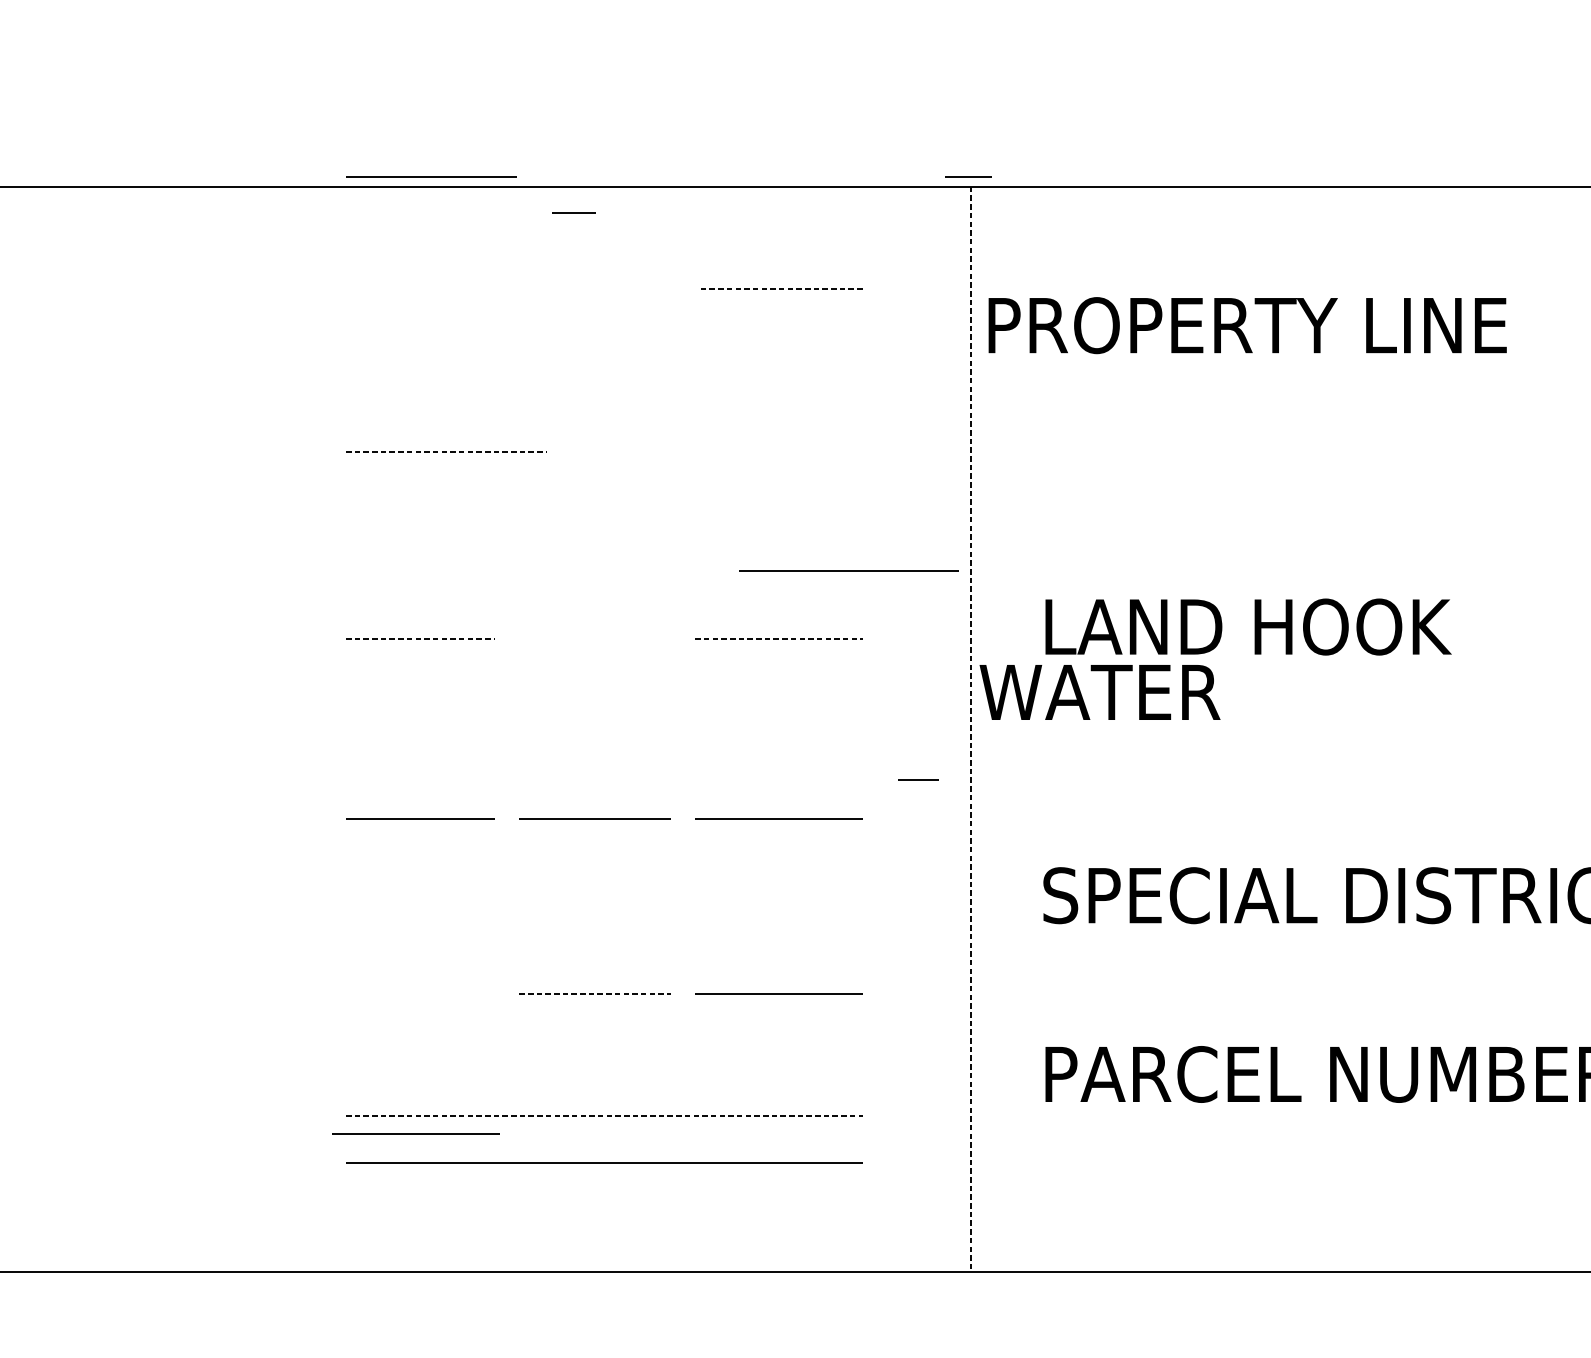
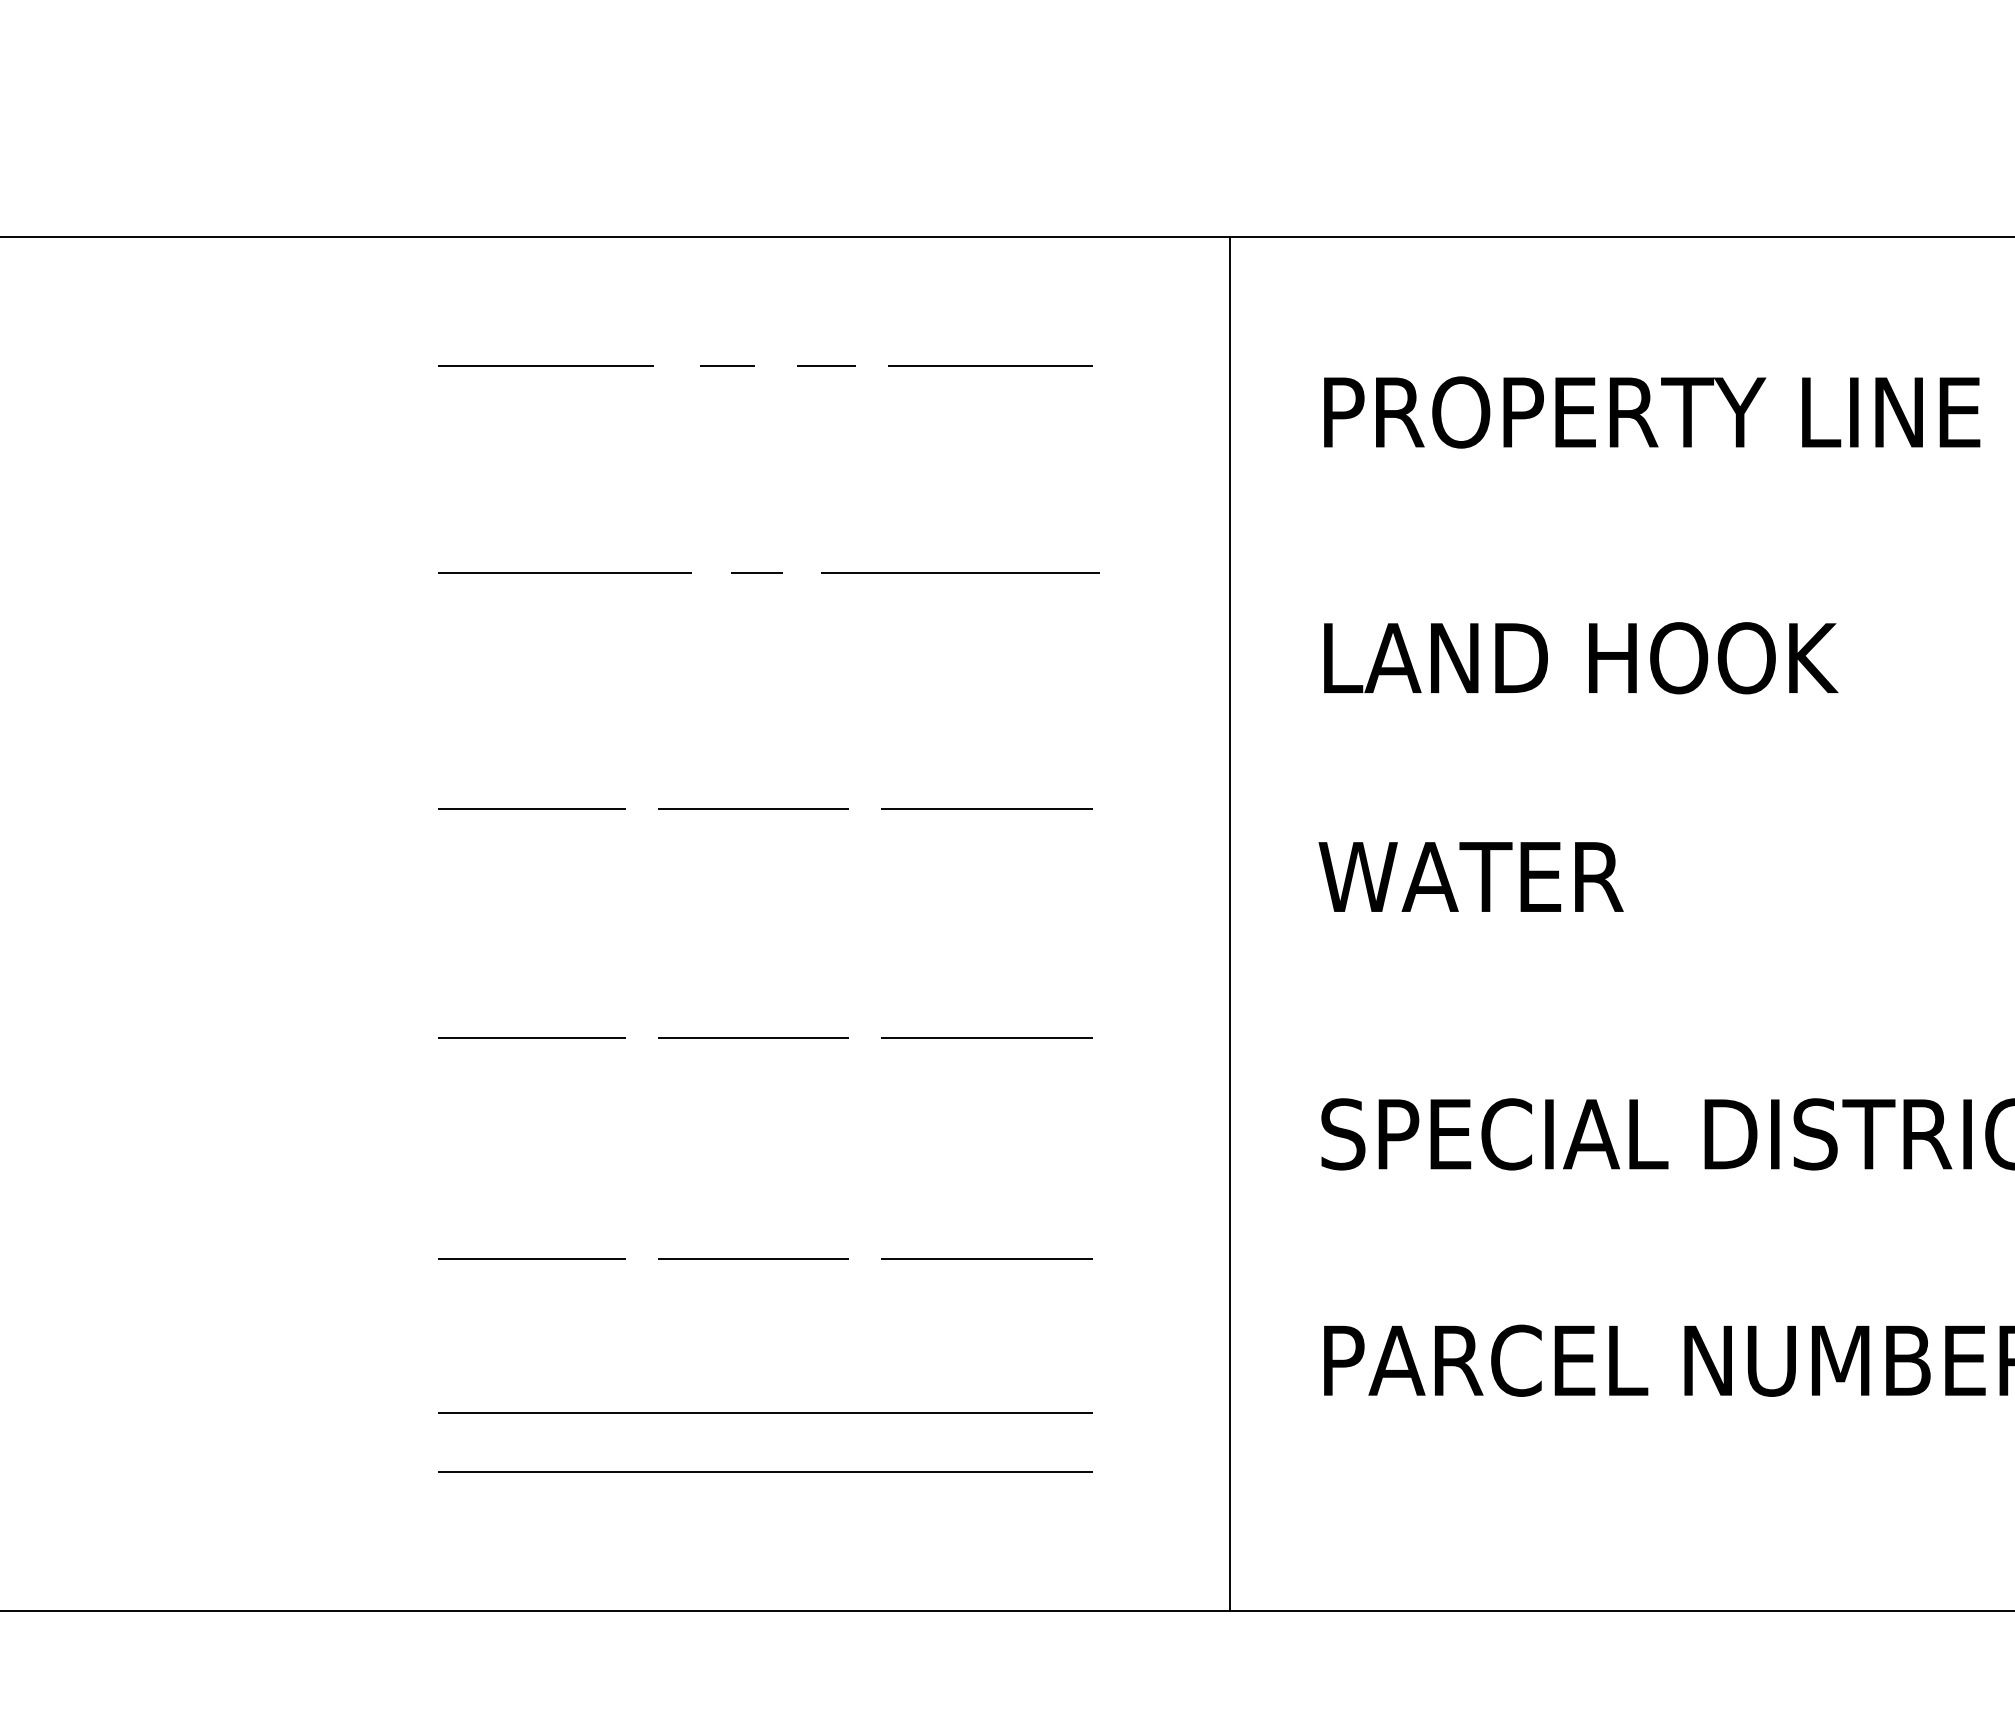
line: (430, 177) -> (545, 365), moved
line: (968, 177) -> (826, 365), moved
line: (574, 212) -> (727, 365), moved
line: (782, 288) -> (990, 365), dashed -> solid
text: (1247, 325) -> (1652, 412), moved
line: (446, 452) -> (565, 573), dashed -> solid
line: (849, 570) -> (960, 572), moved
text: (1248, 627) -> (1581, 658), moved
line: (594, 638) -> (753, 808), added
line: (420, 639) -> (532, 809), dashed -> solid
line: (779, 639) -> (987, 809), dashed -> solid
text: (1099, 692) -> (1470, 876), moved
line: (970, 729) -> (1229, 923), dashed -> solid
line: (918, 779) -> (756, 572), moved
line: (419, 993) -> (531, 1258), added
line: (594, 993) -> (753, 1258), dashed -> solid
line: (605, 1116) -> (766, 1413), dashed -> solid
line: (415, 1134) -> (526, 1436), removed

